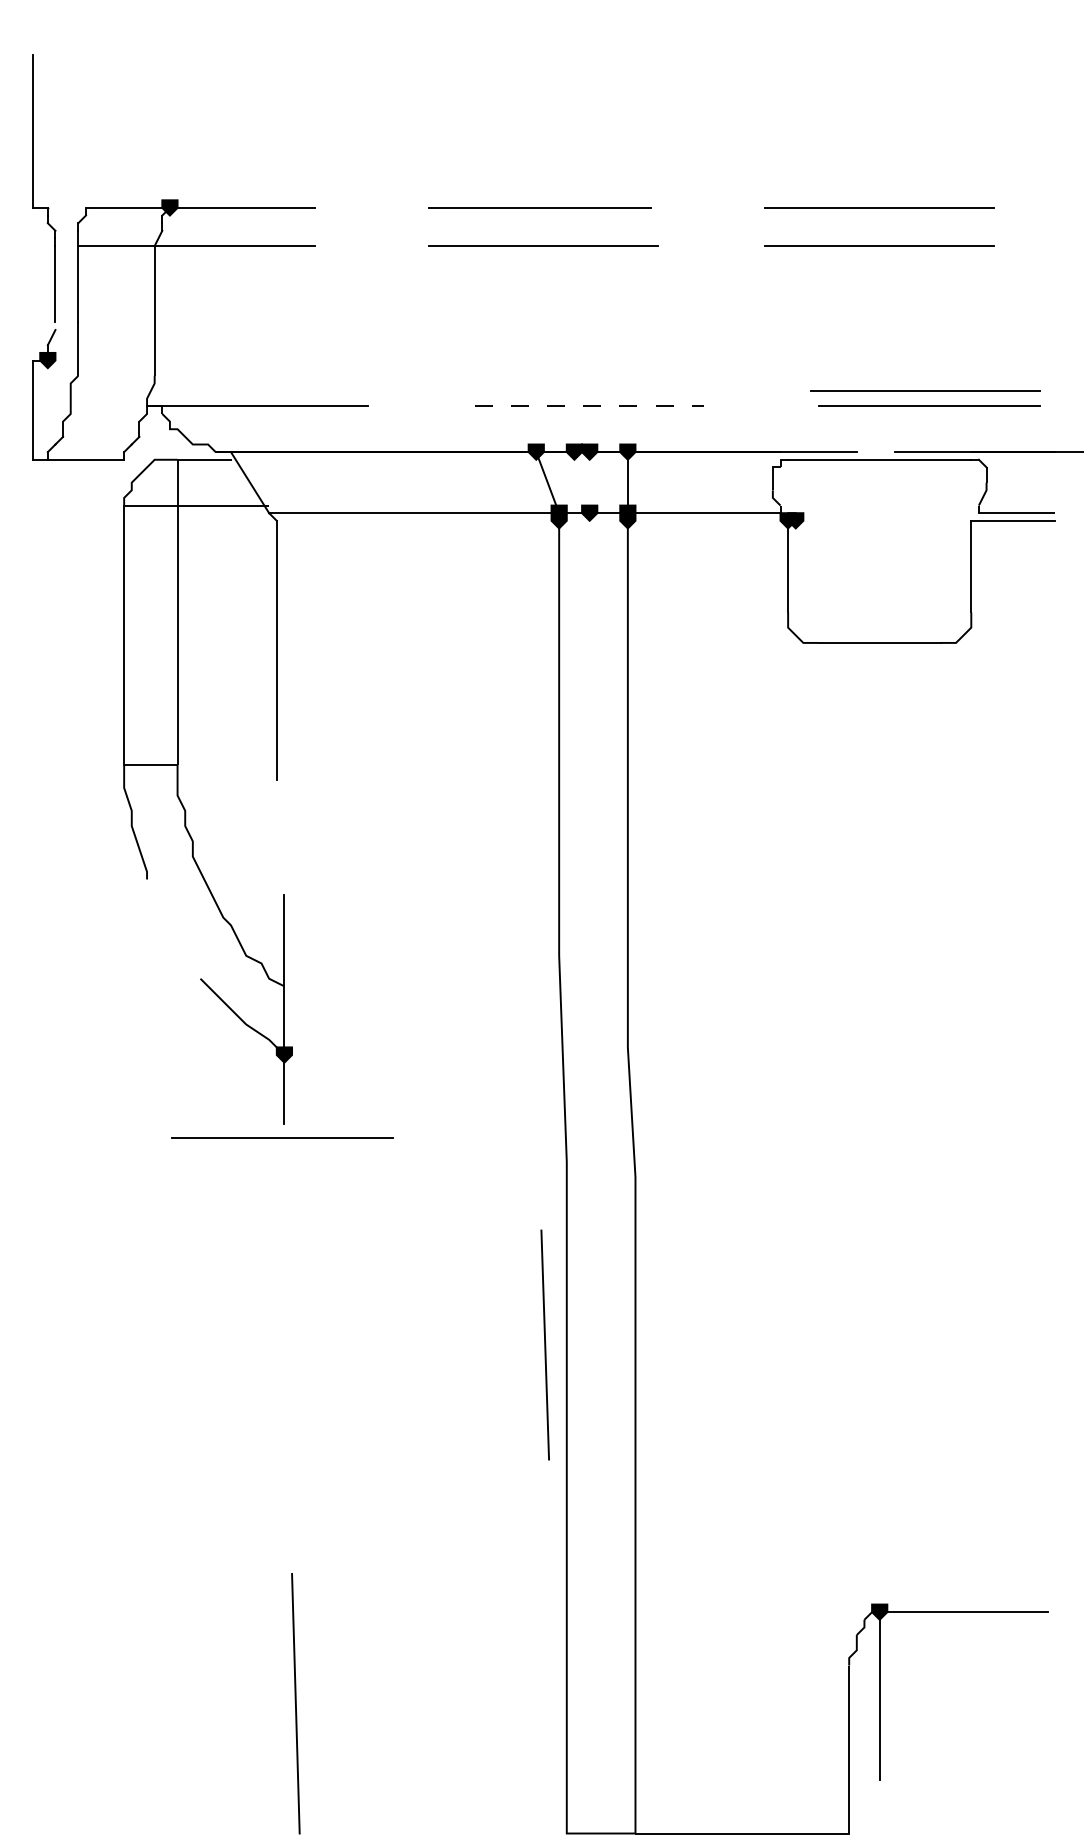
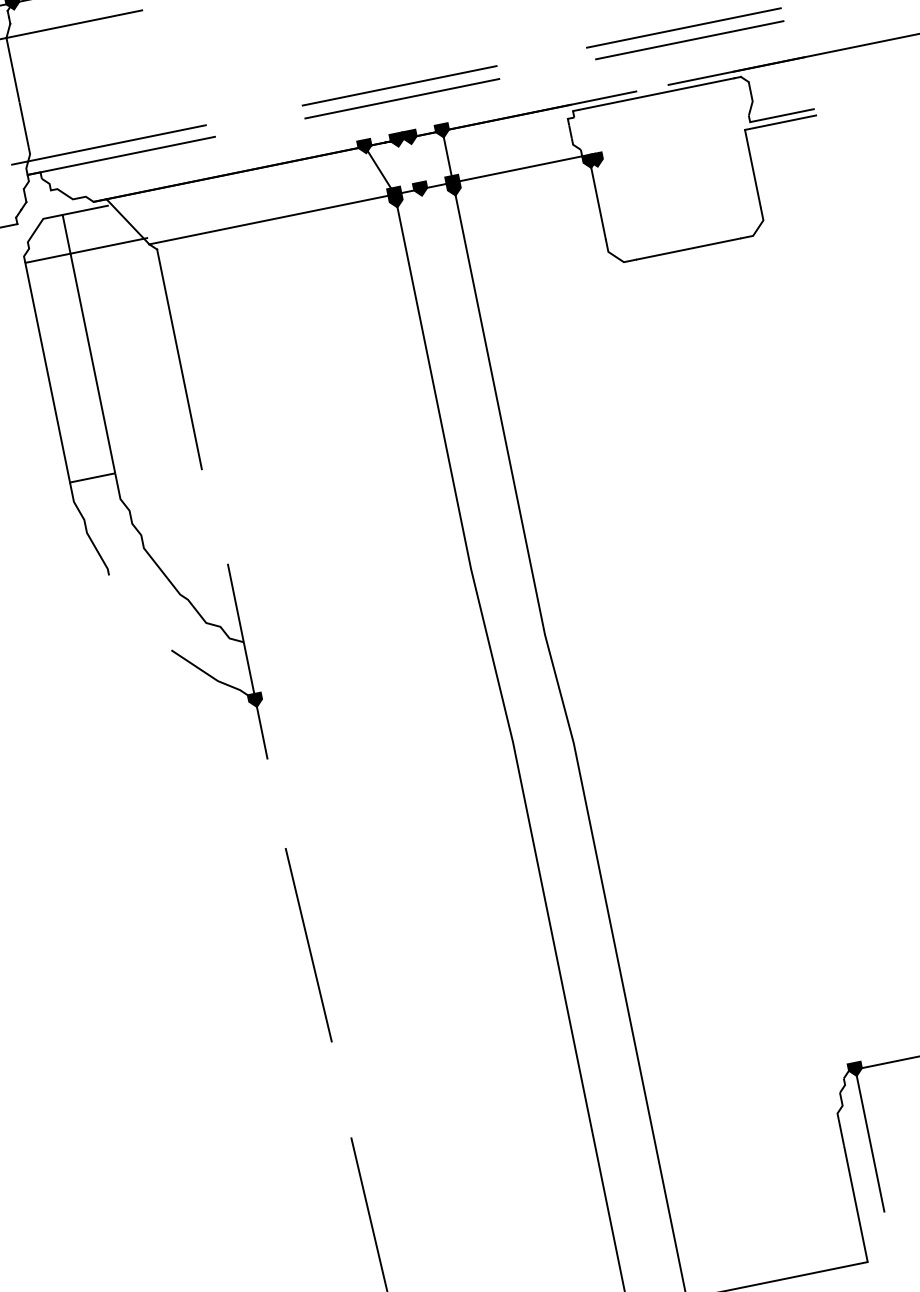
line: (245, 391) -> (108, 145), added
line: (589, 391) -> (399, 86), added
line: (590, 406) -> (403, 98), dashed -> solid
line: (282, 1137) -> (268, 770), removed
line: (544, 1344) -> (308, 944), moved

